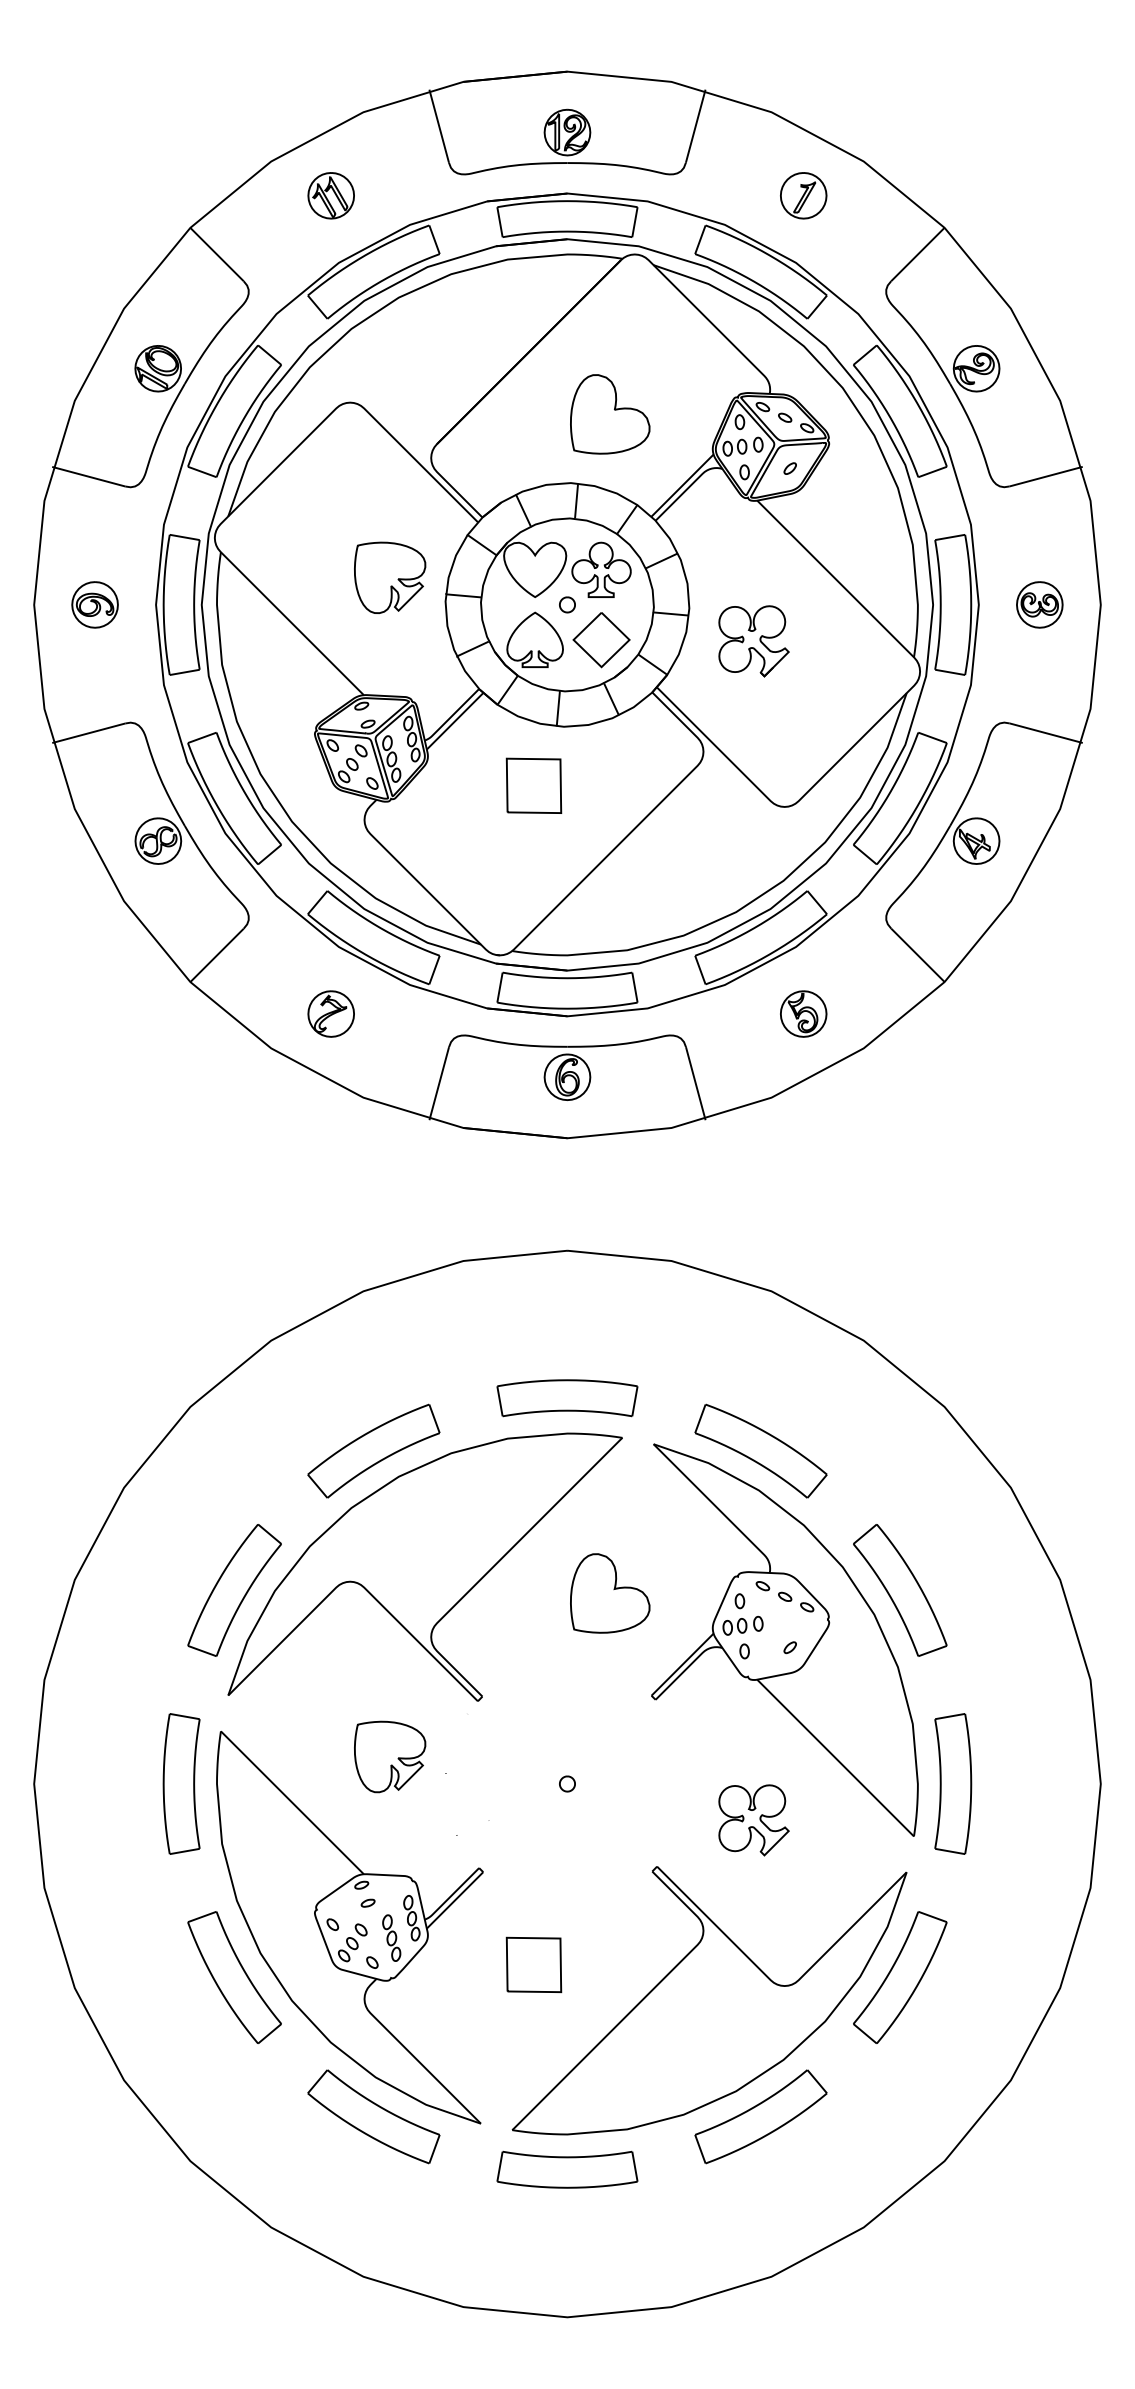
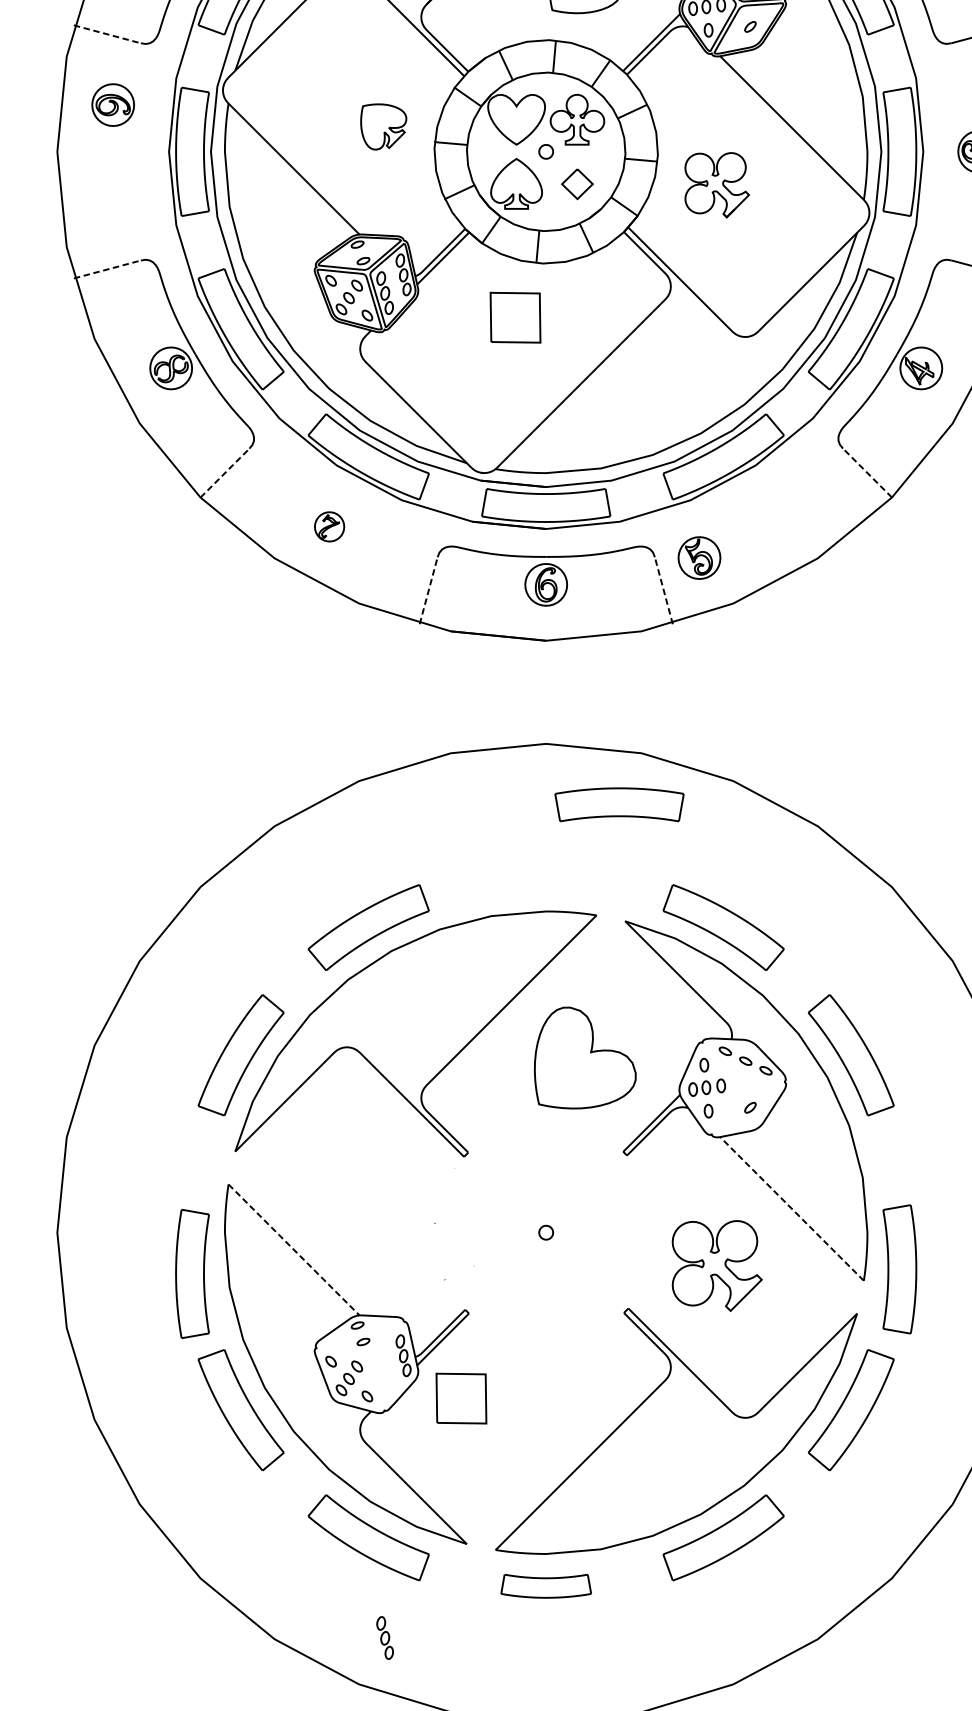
line: (88, 476) -> (107, 34), solid -> dashed
part: (390, 577) -> (383, 126), size x0.7
part: (94, 604) -> (112, 104), moved
part: (601, 640) -> (577, 184), size x0.6
line: (88, 733) -> (107, 269), solid -> dashed
line: (217, 955) -> (225, 473), solid -> dashed
line: (917, 955) -> (867, 473), solid -> dashed
part: (330, 1013) -> (328, 526), size x0.7
part: (803, 1013) -> (699, 557), moved
line: (439, 1083) -> (428, 590), solid -> dashed
line: (695, 1083) -> (663, 590), solid -> dashed
part: (567, 1398) -> (619, 805), moved
part: (610, 1593) -> (585, 1058), size x1.4
part: (390, 1756) -> (383, 1207), removed
line: (835, 1758) -> (791, 1209), solid -> dashed
part: (181, 1783) -> (192, 1273), moved
part: (953, 1783) -> (900, 1268), moved
line: (292, 1803) -> (294, 1250), solid -> dashed
part: (753, 1820) -> (716, 1266), size x1.4
part: (391, 1937) -> (384, 1637), moved
part: (533, 1964) -> (460, 1398), moved
part: (567, 2169) -> (546, 1586), size x0.7

